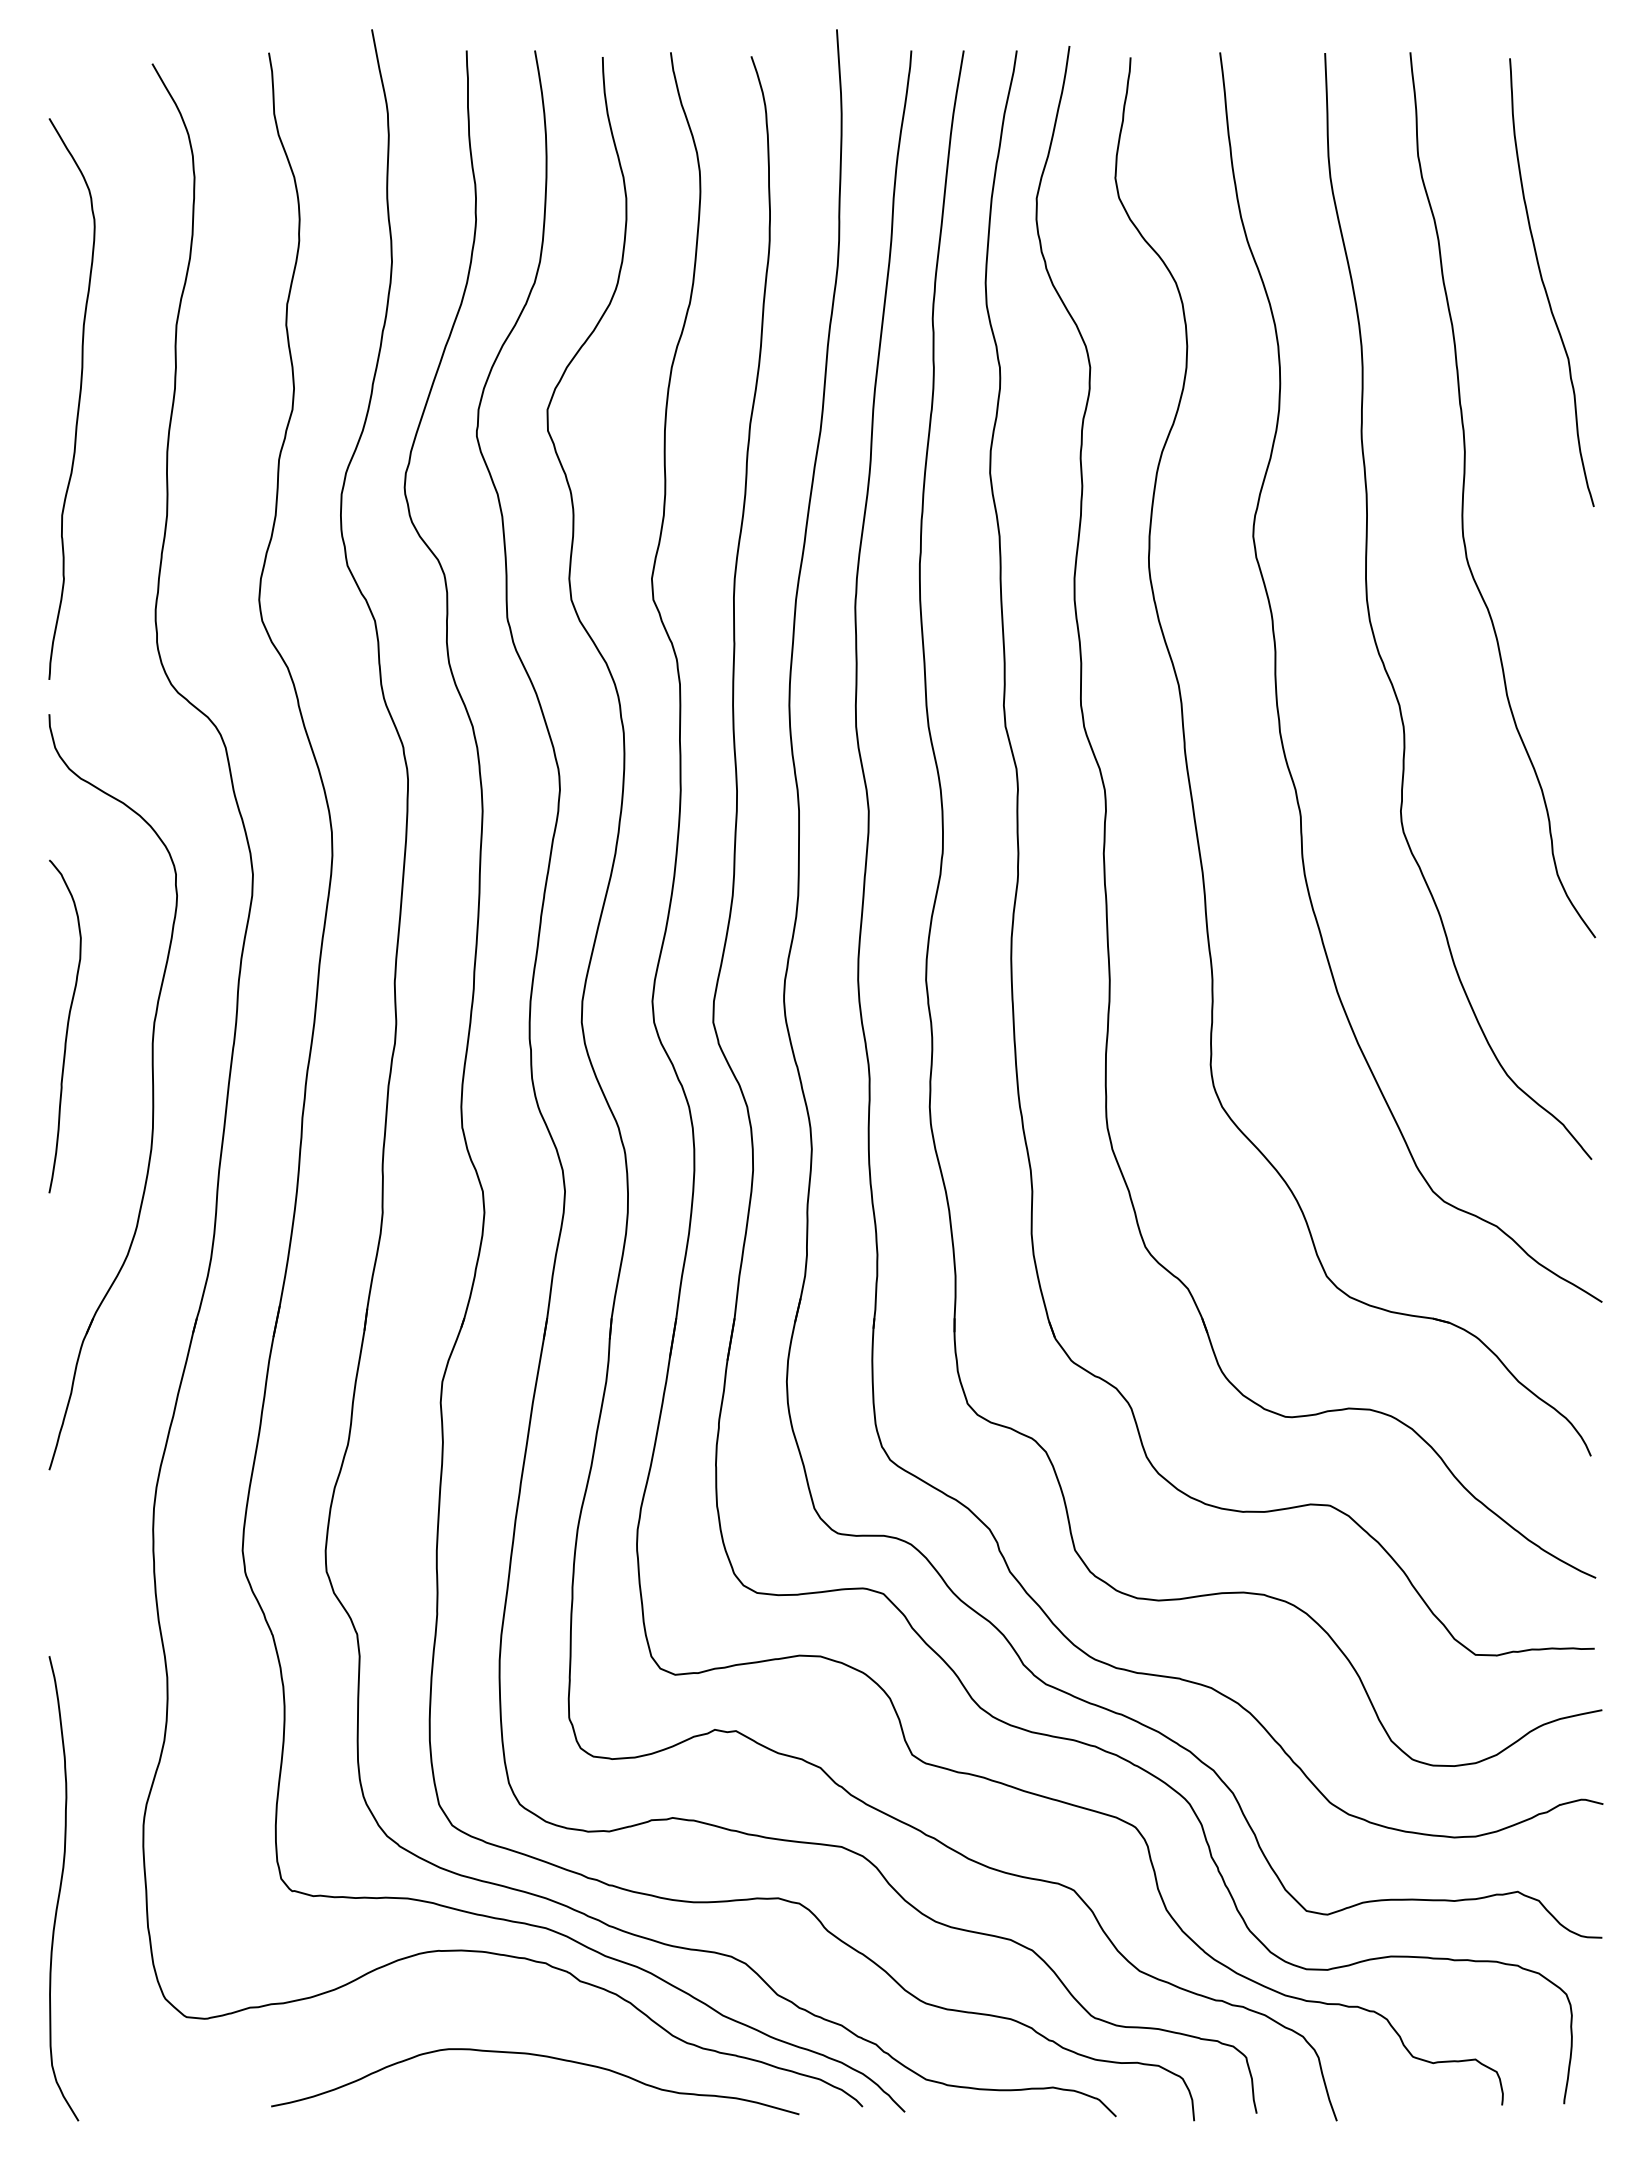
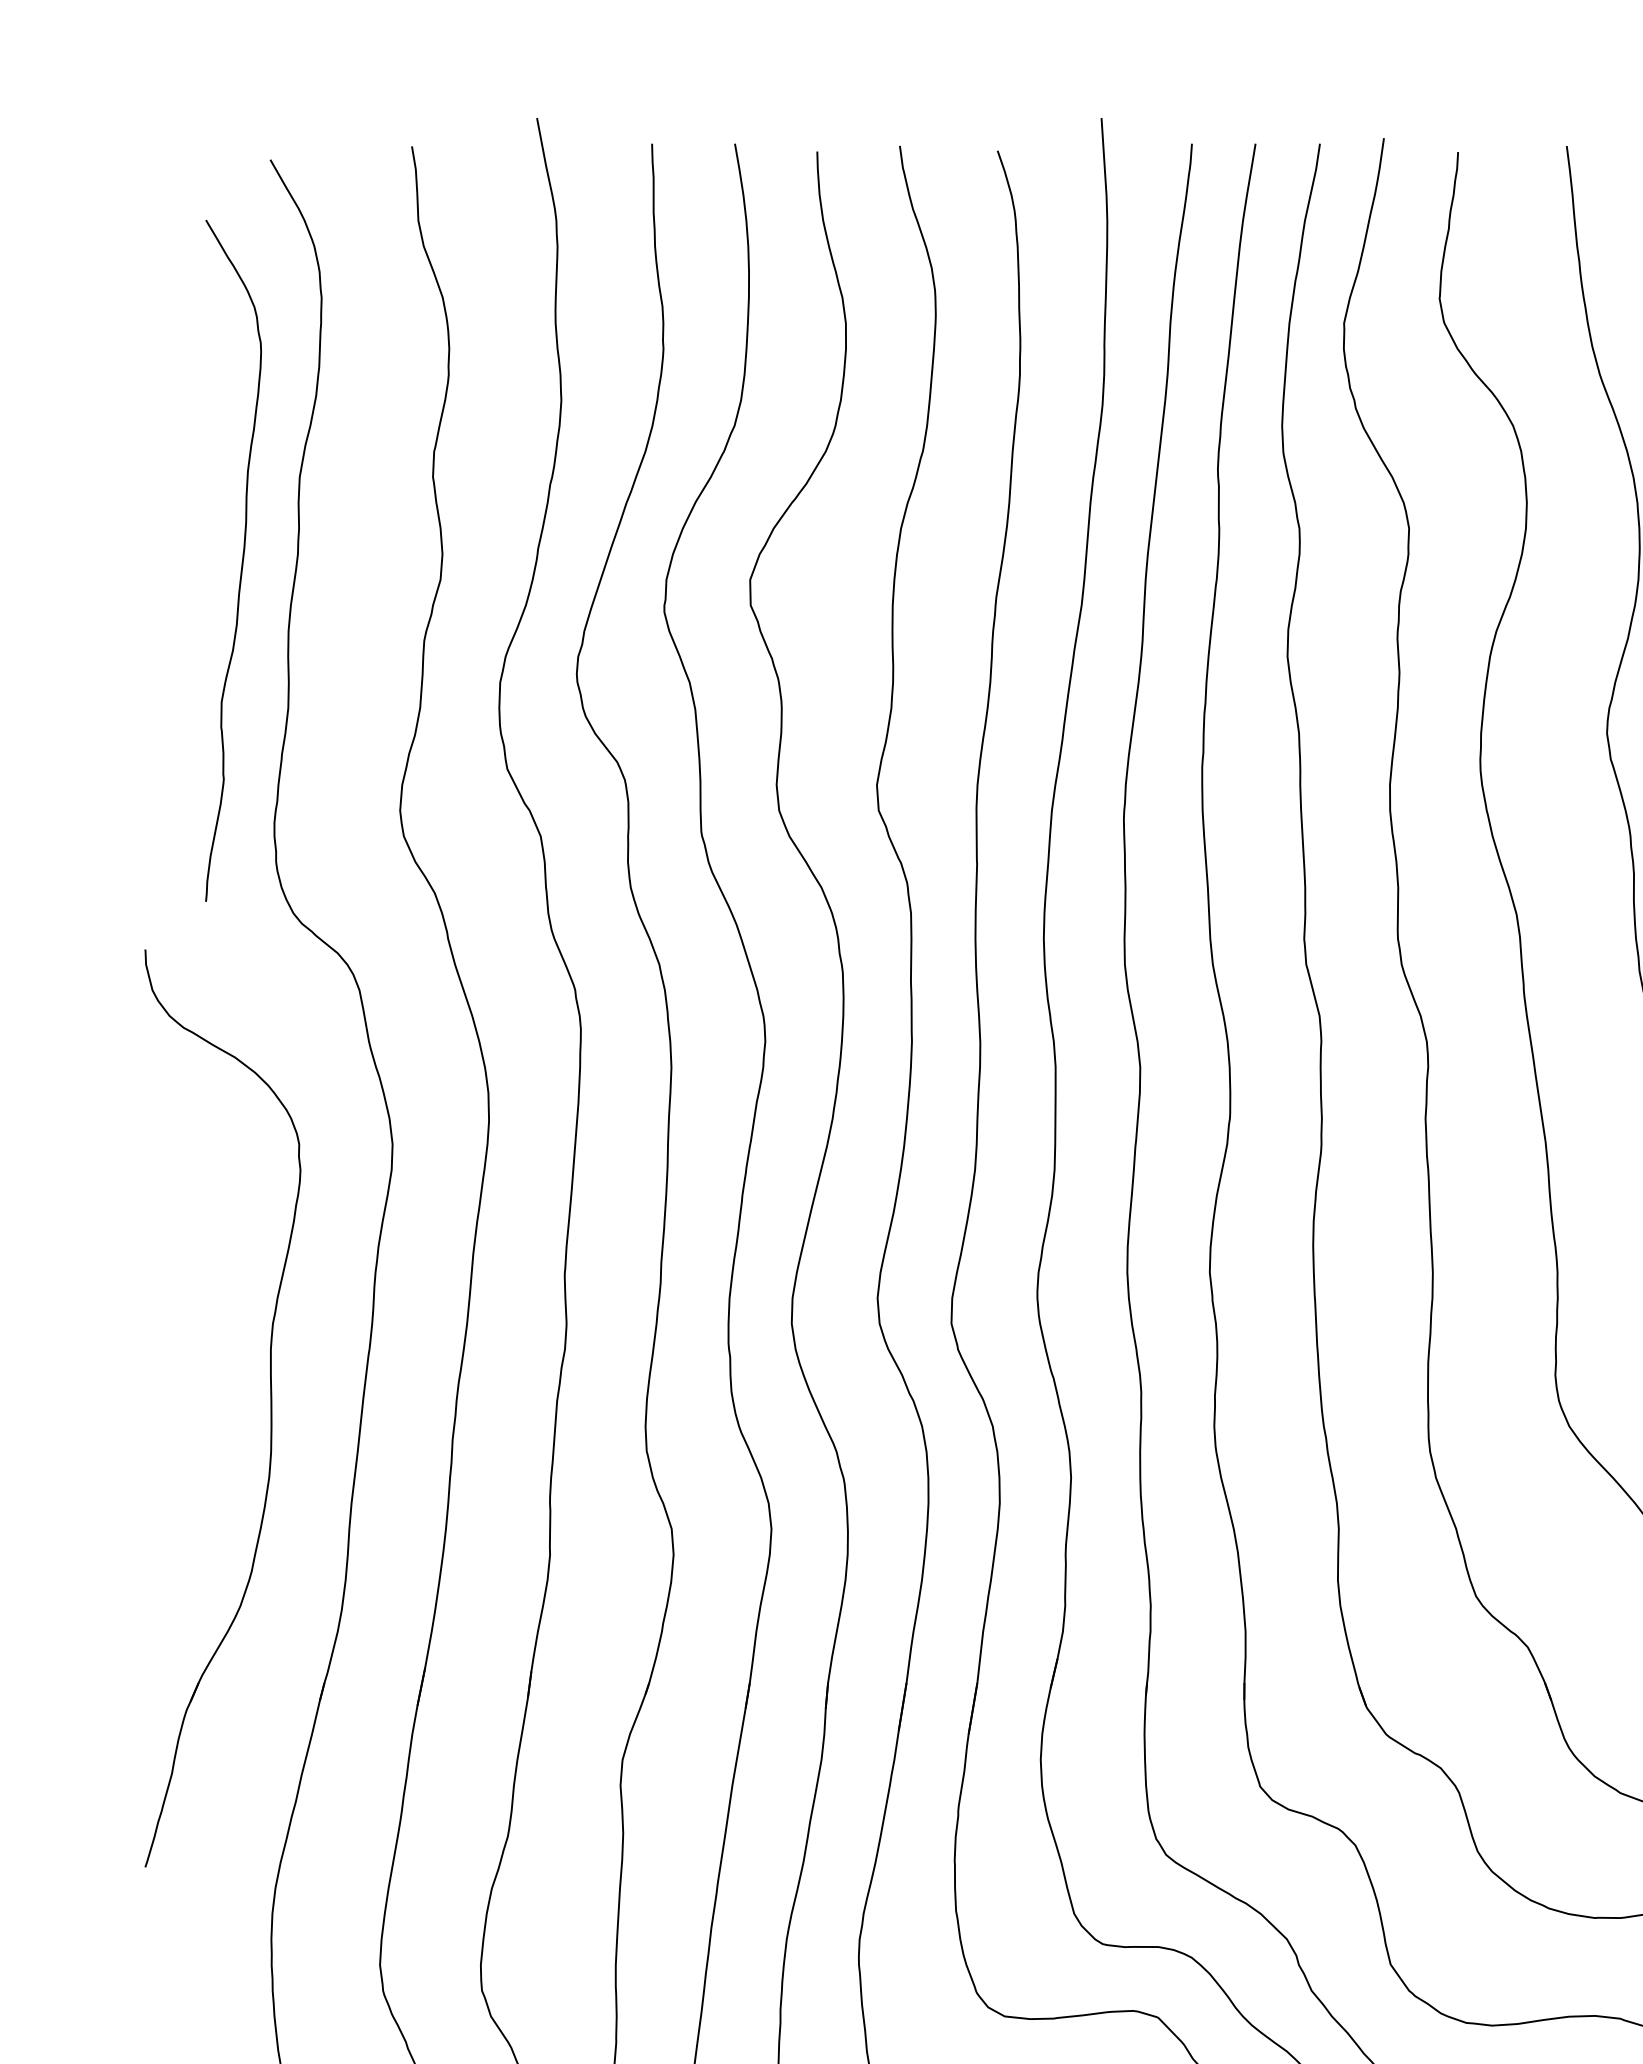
curve: (78, 398) -> (241, 560), moved
curve: (66, 1026) -> (166, 1328), removed

